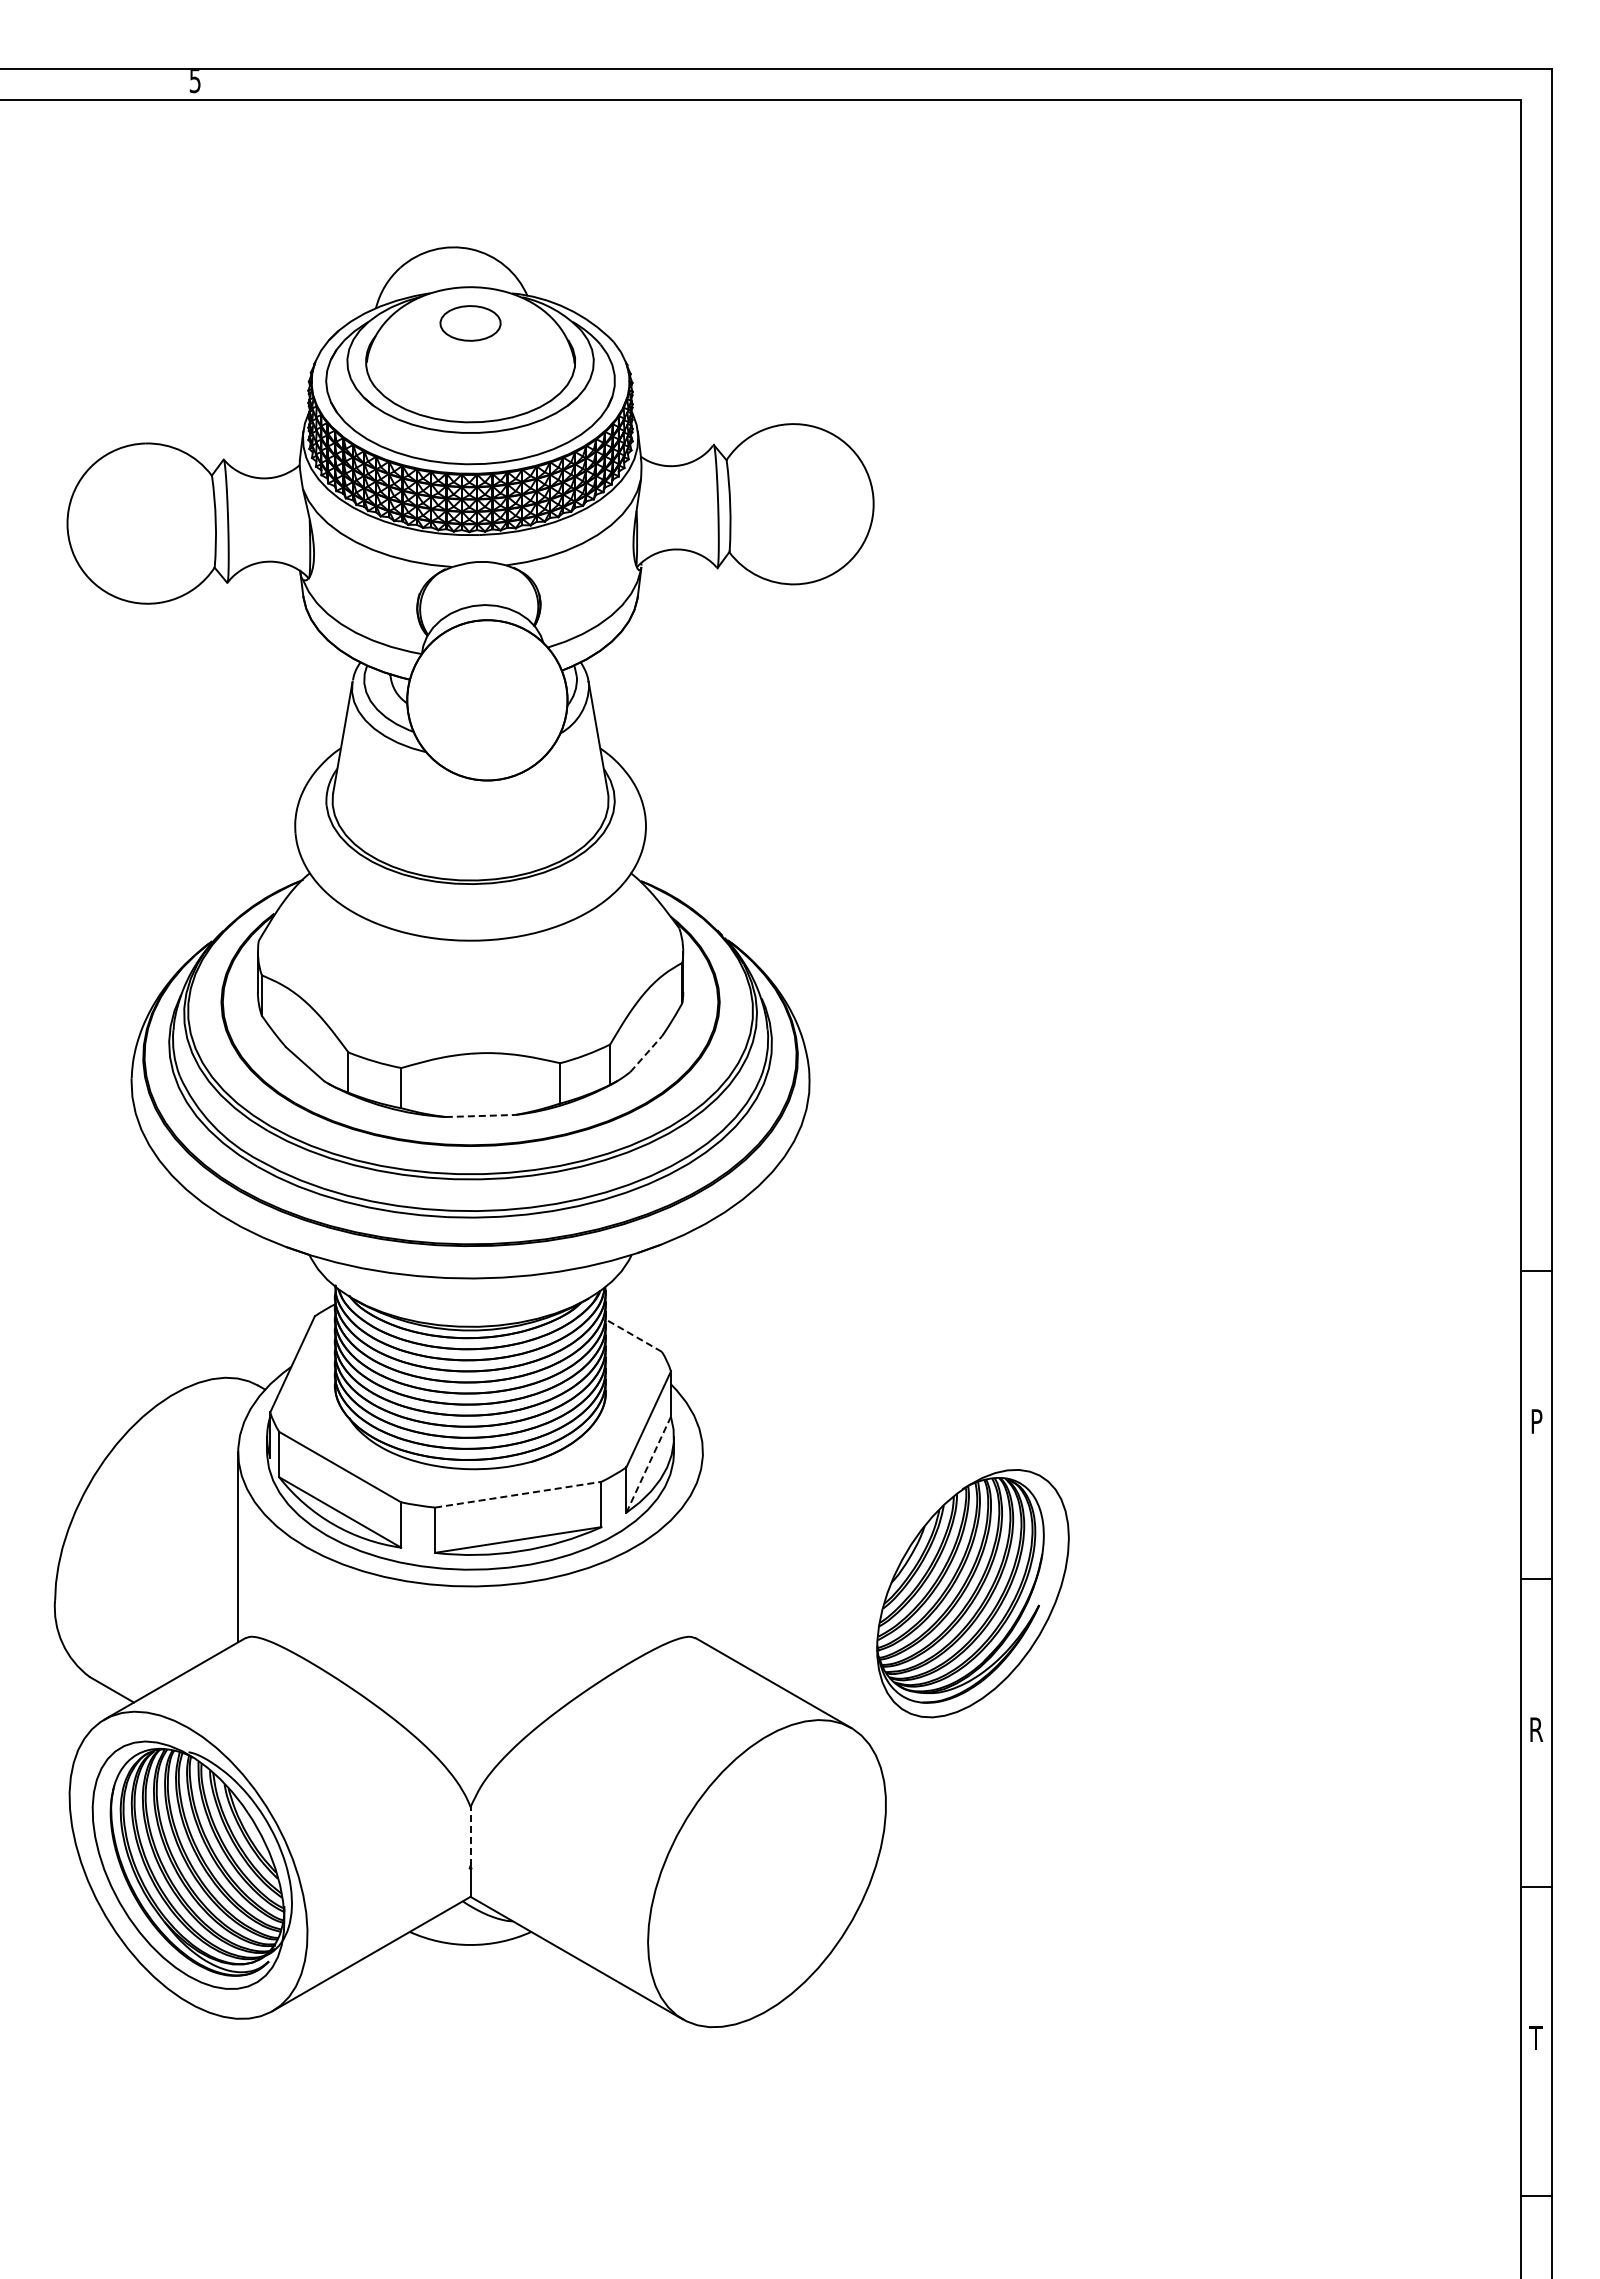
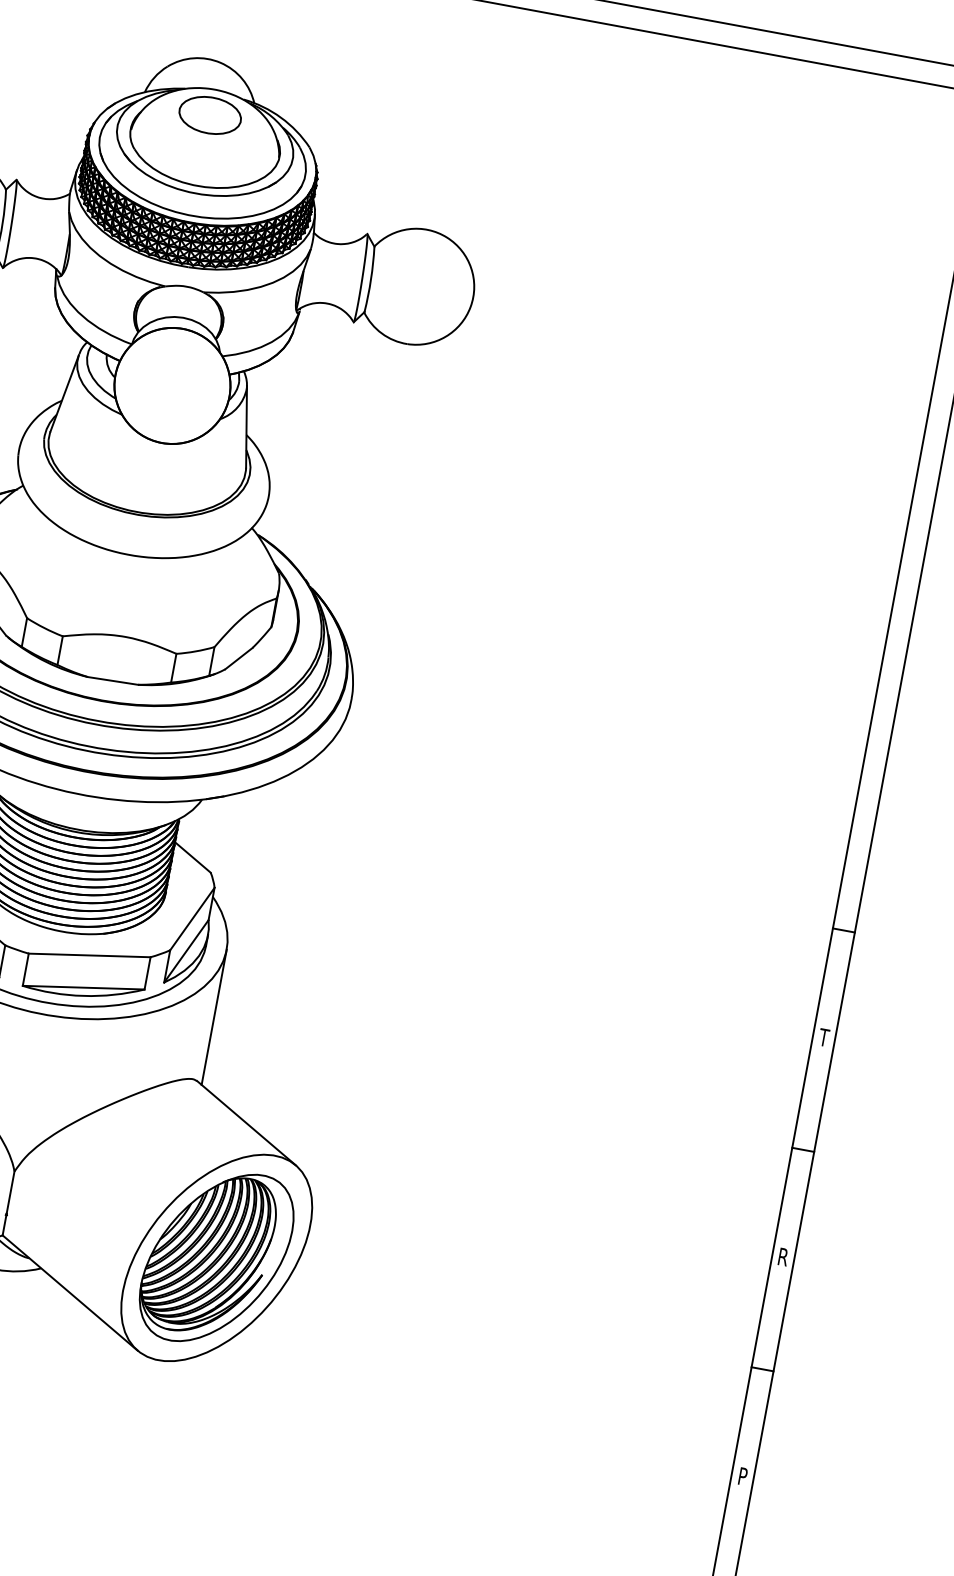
part: (470, 323) -> (210, 115), size x1.43
line: (646, 1053) -> (239, 658), dashed -> solid
line: (481, 1115) -> (113, 680), dashed -> solid
line: (633, 1335) -> (192, 857), dashed -> solid
text: (1535, 1421) -> (823, 1037), P -> T
line: (648, 1464) -> (186, 951), dashed -> solid
line: (518, 1494) -> (89, 955), dashed -> solid
line: (703, 1547) -> (214, 1017), added
part: (972, 1593) -> (216, 1257), moved
line: (470, 1836) -> (10, 1192), dashed -> solid
text: (1535, 2037) -> (742, 1475), T -> P

